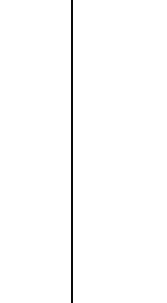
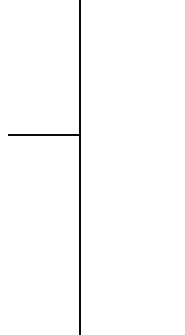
line: (39, 121) -> (43, 134), added

